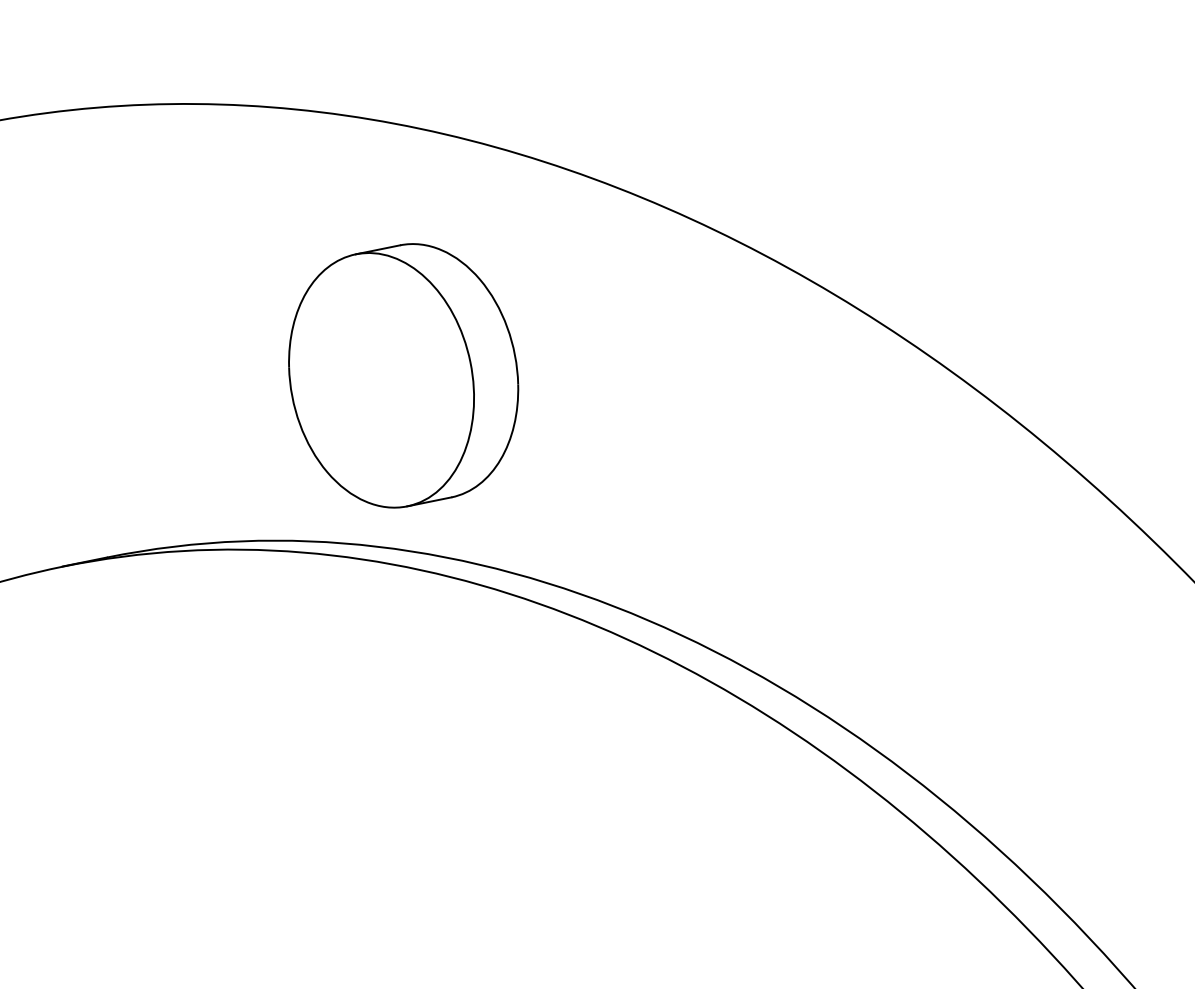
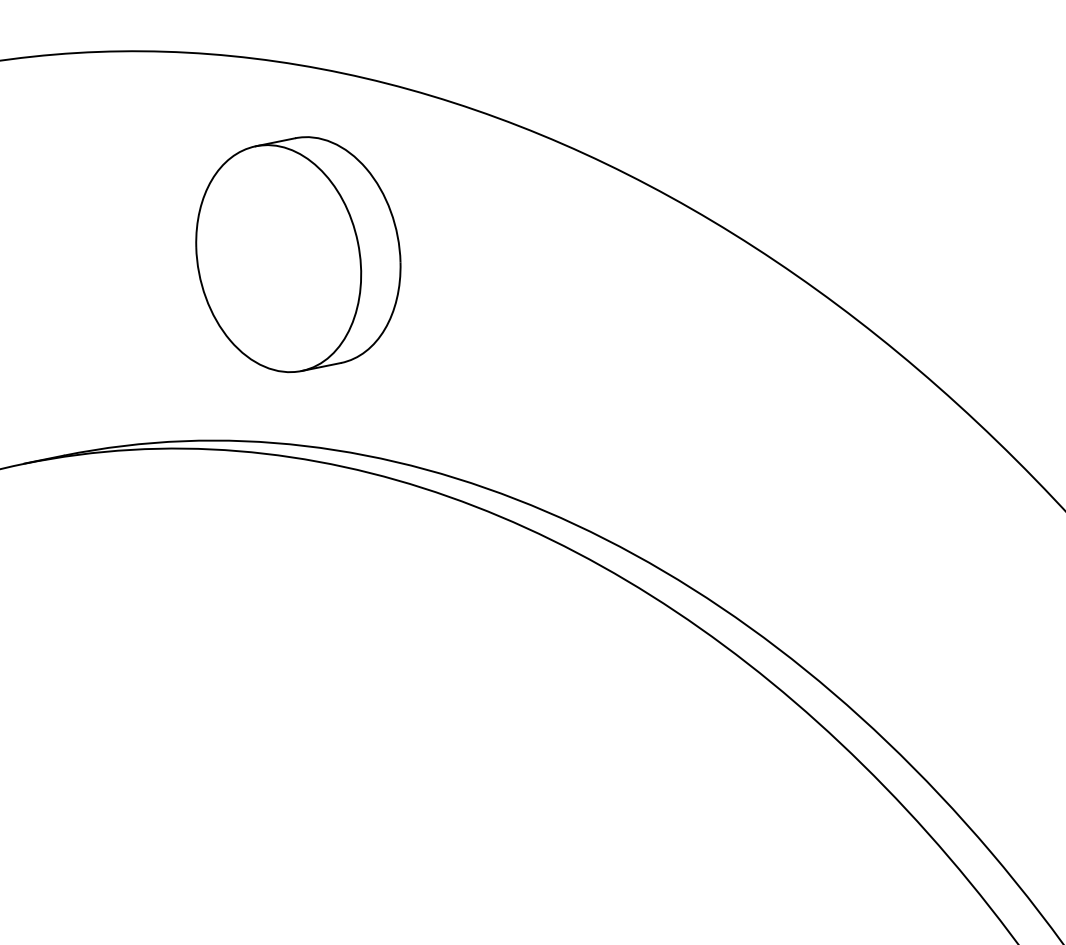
part: (403, 375) -> (298, 254), moved

